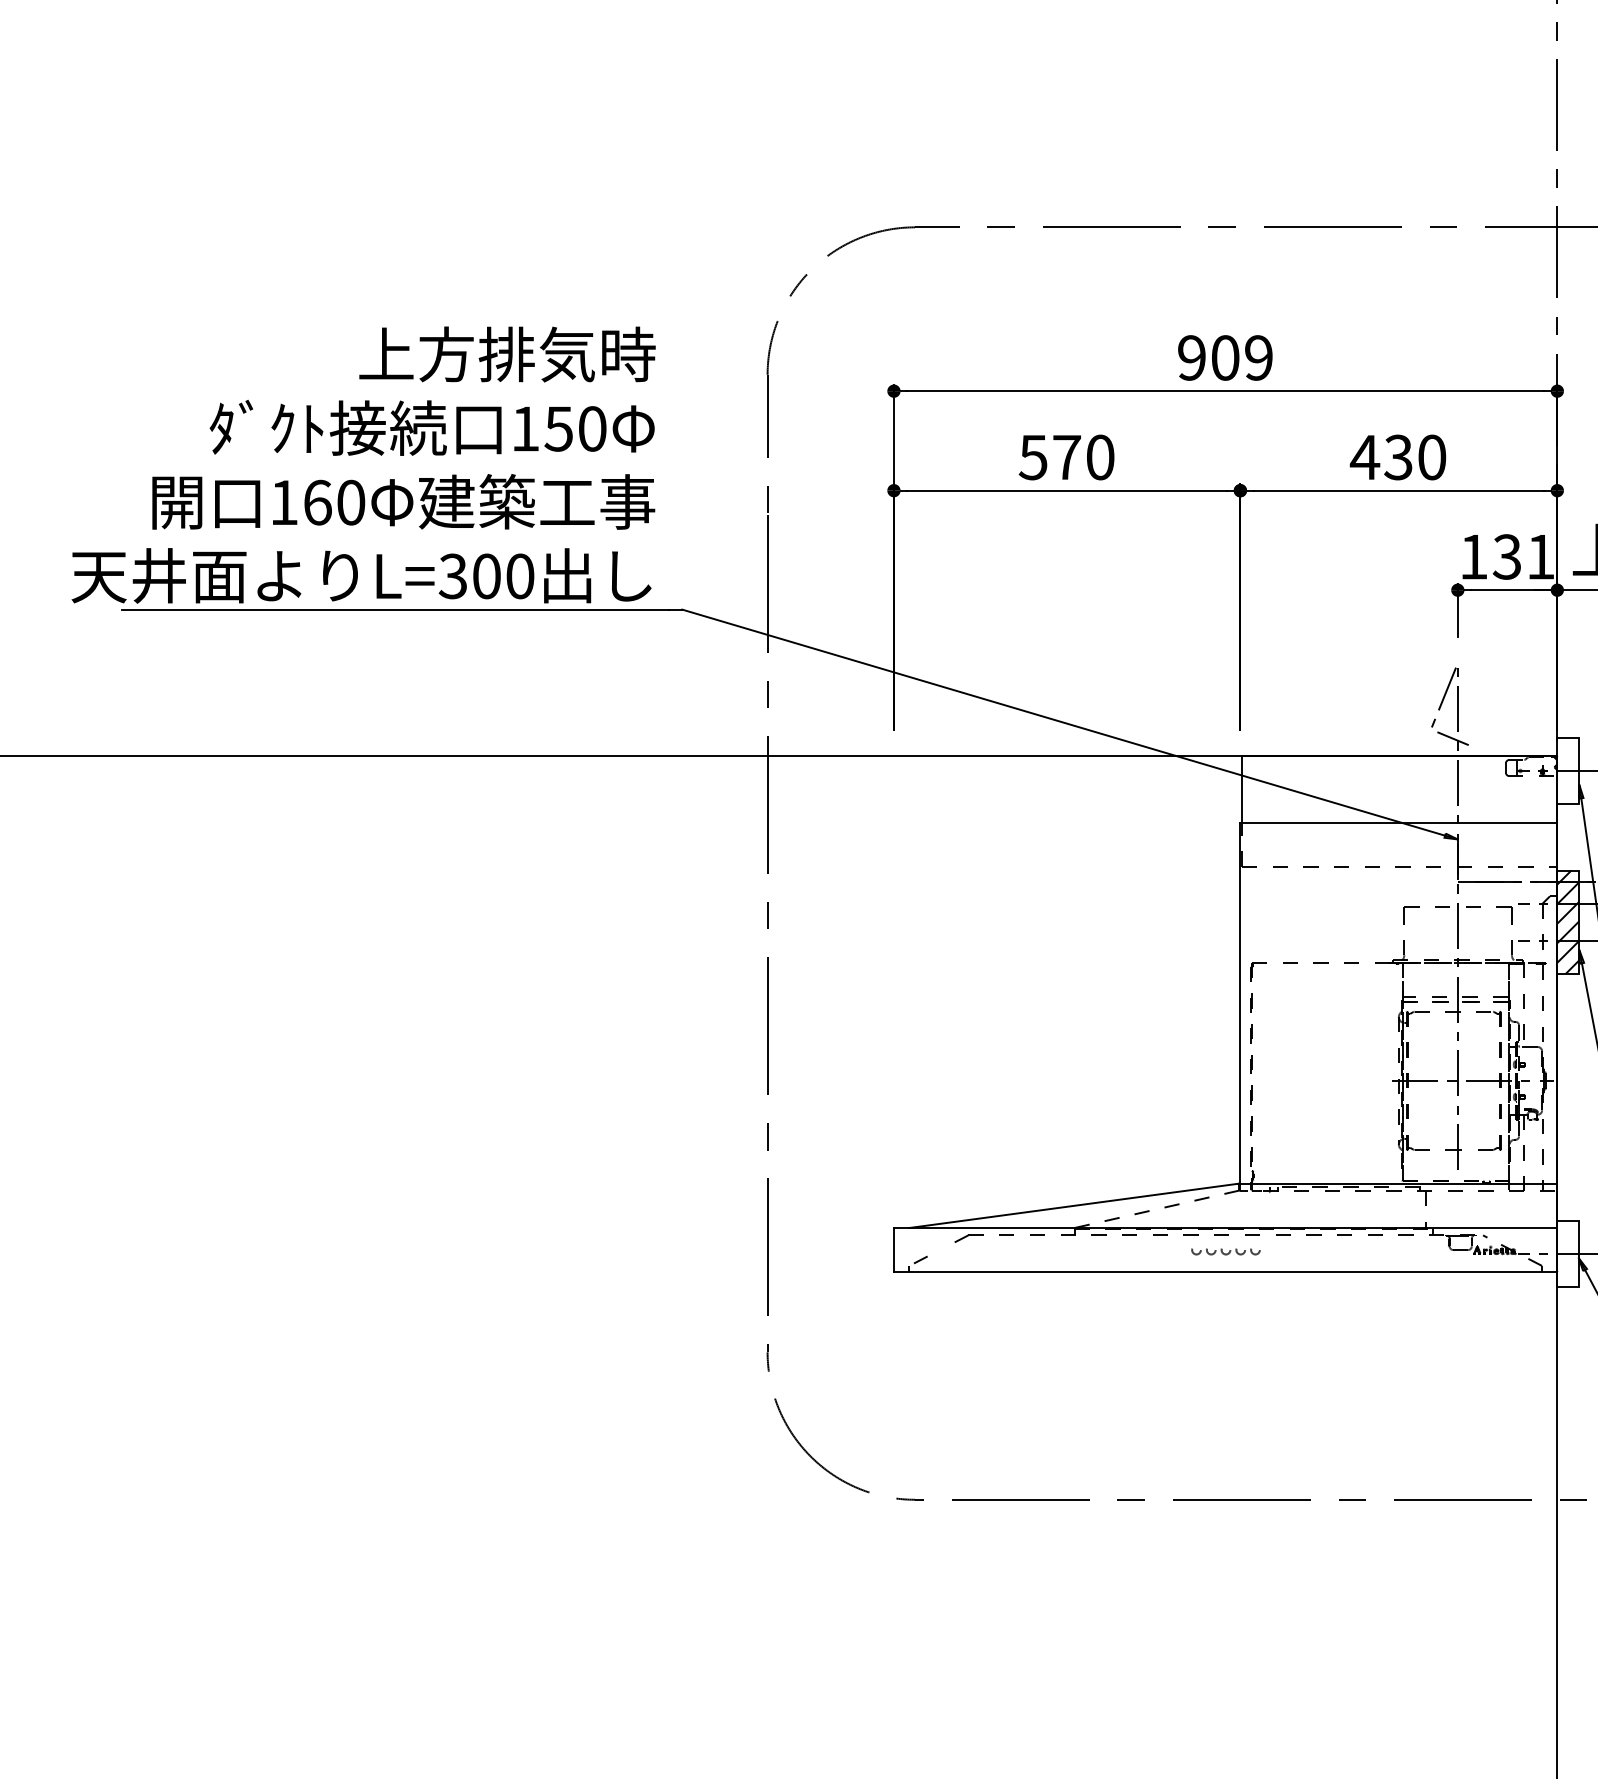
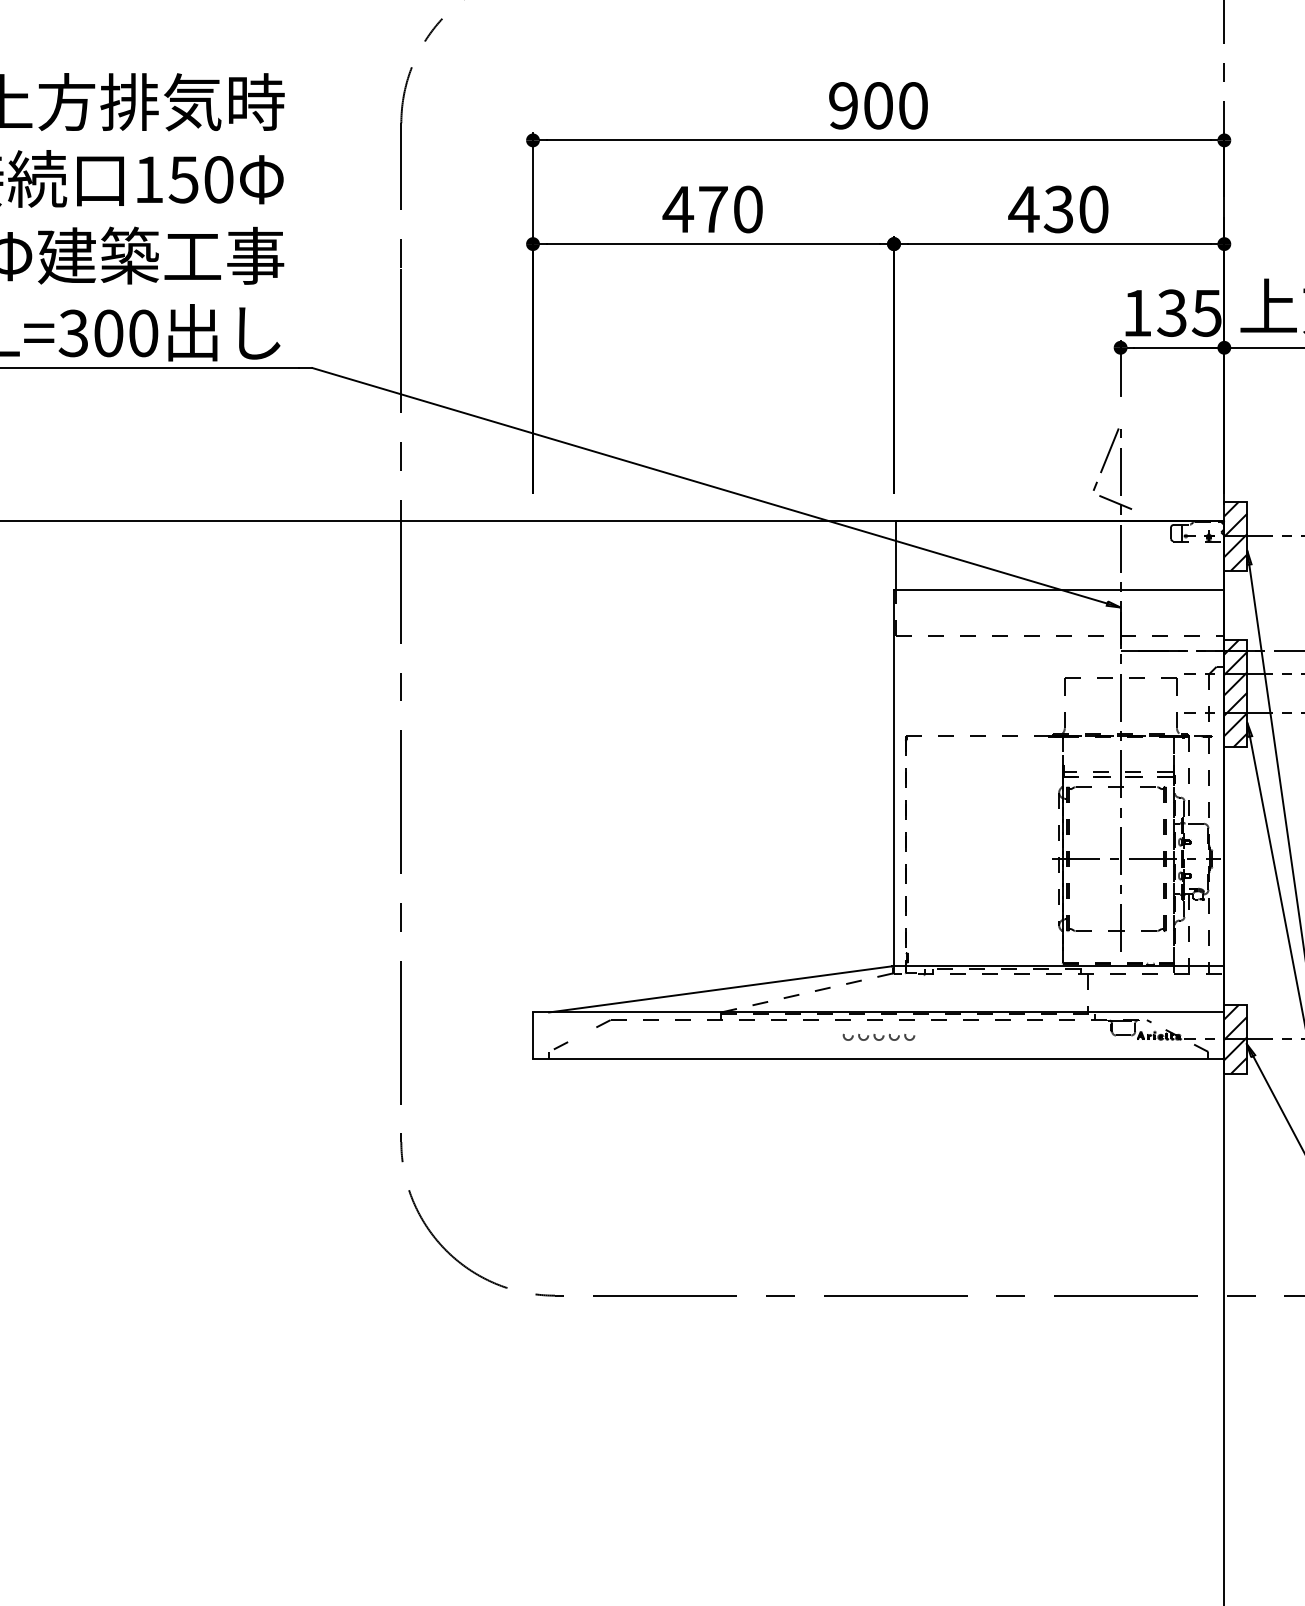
text: (1258, 357) -> (912, 105), 909 -> 900
text: (1033, 457) -> (678, 209), 570 -> 470
text: (1540, 557) -> (1206, 313), 131 -> 135
hatch: (1568, 770) -> (1235, 535), added
hatch: (1568, 1253) -> (1235, 1039), added

